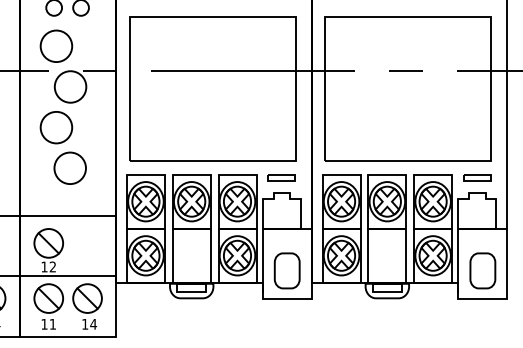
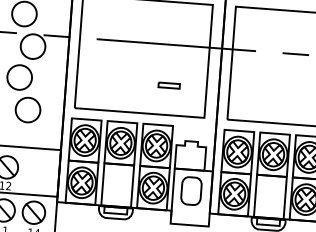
part: (281, 177) -> (169, 85), moved
part: (286, 270) -> (190, 190), moved

